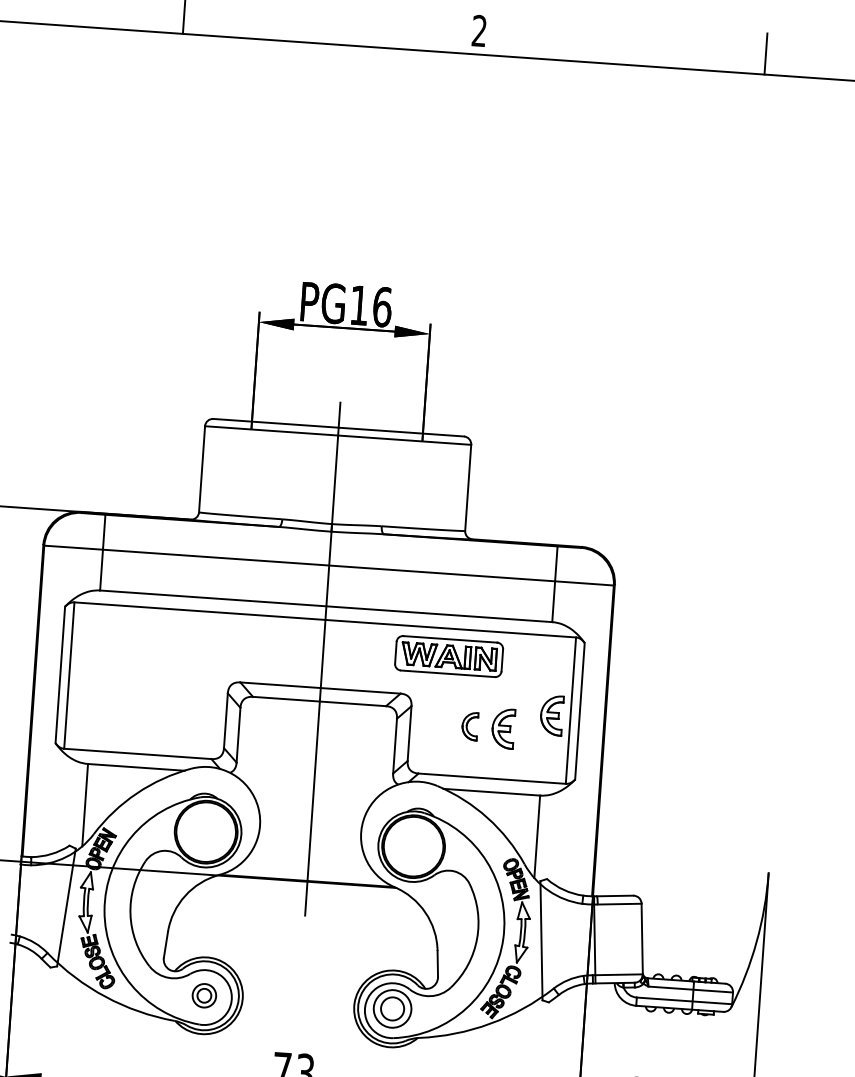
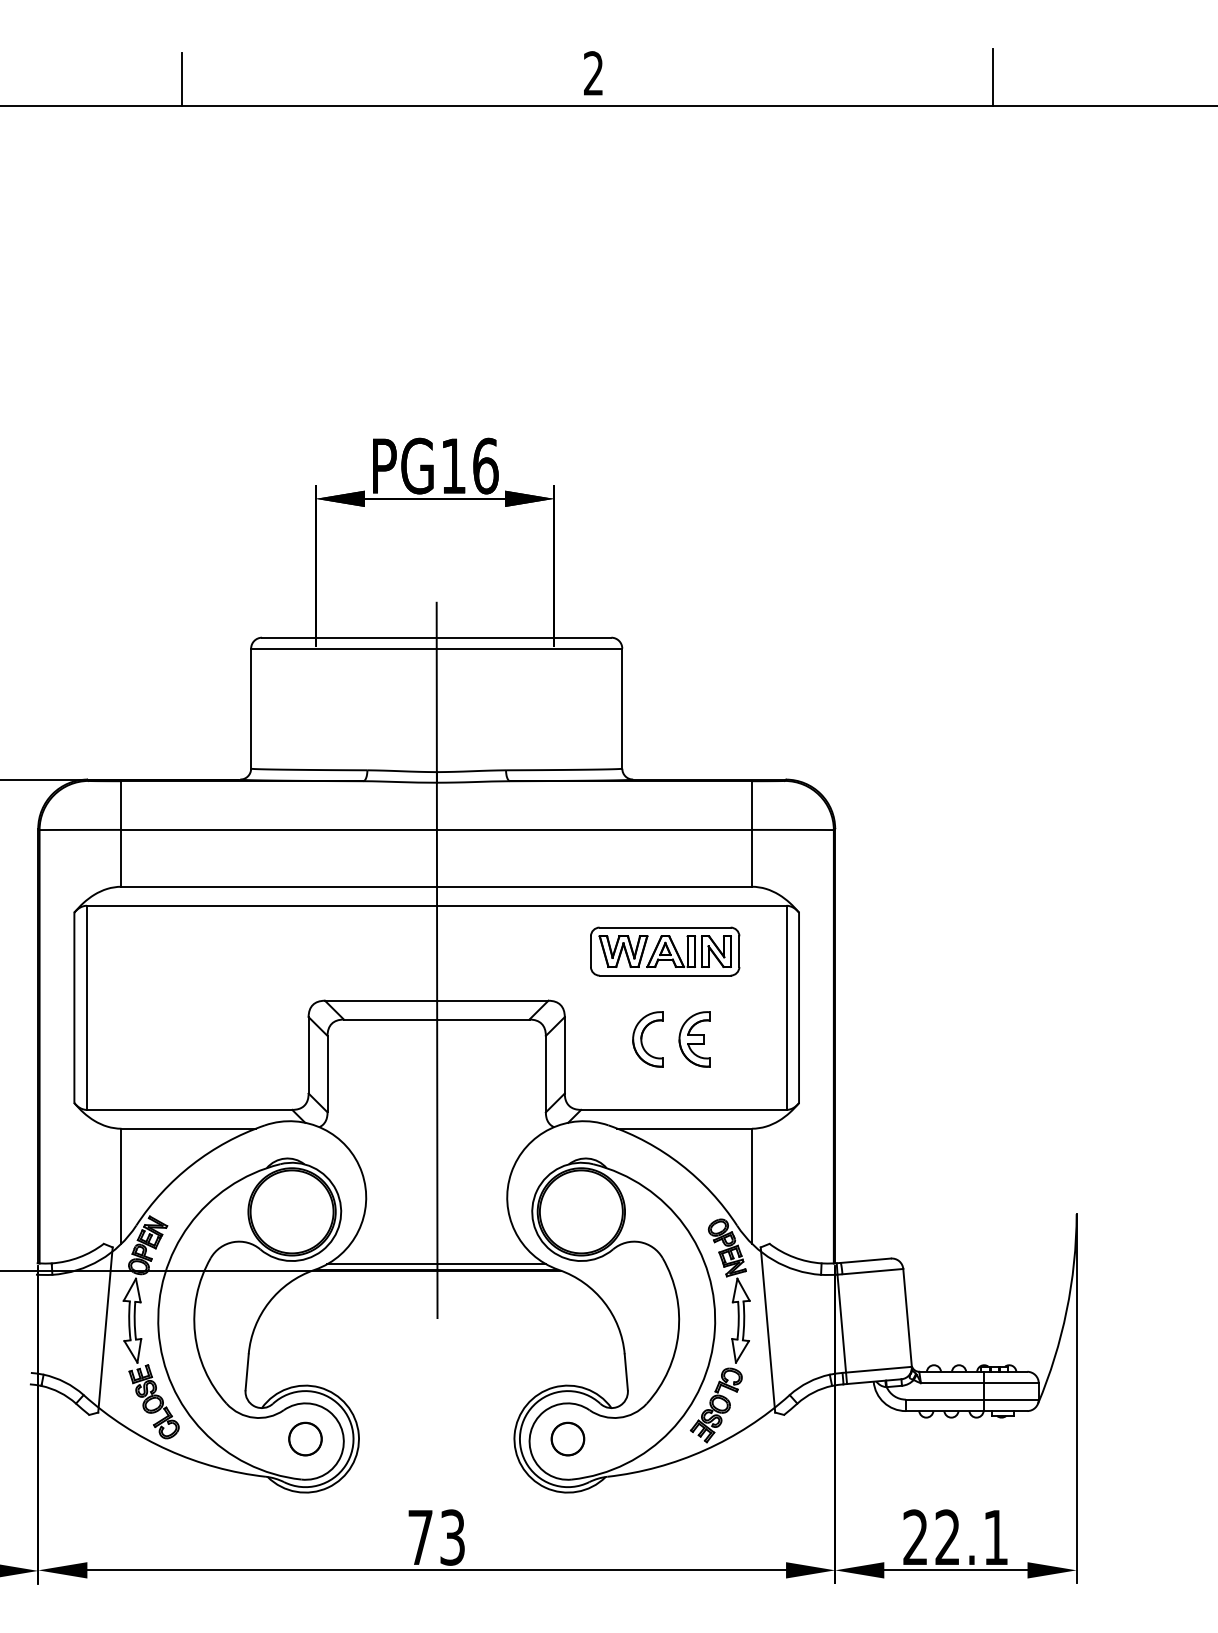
part: (449, 656) -> (665, 951), moved
part: (551, 715) -> (760, 1016), removed
part: (469, 726) -> (647, 1039), size x1.43
line: (307, 877) -> (436, 1264), added
circle: (204, 996) -> (305, 1439), size x1.67
circle: (392, 1008) -> (567, 1438), size x0.62

